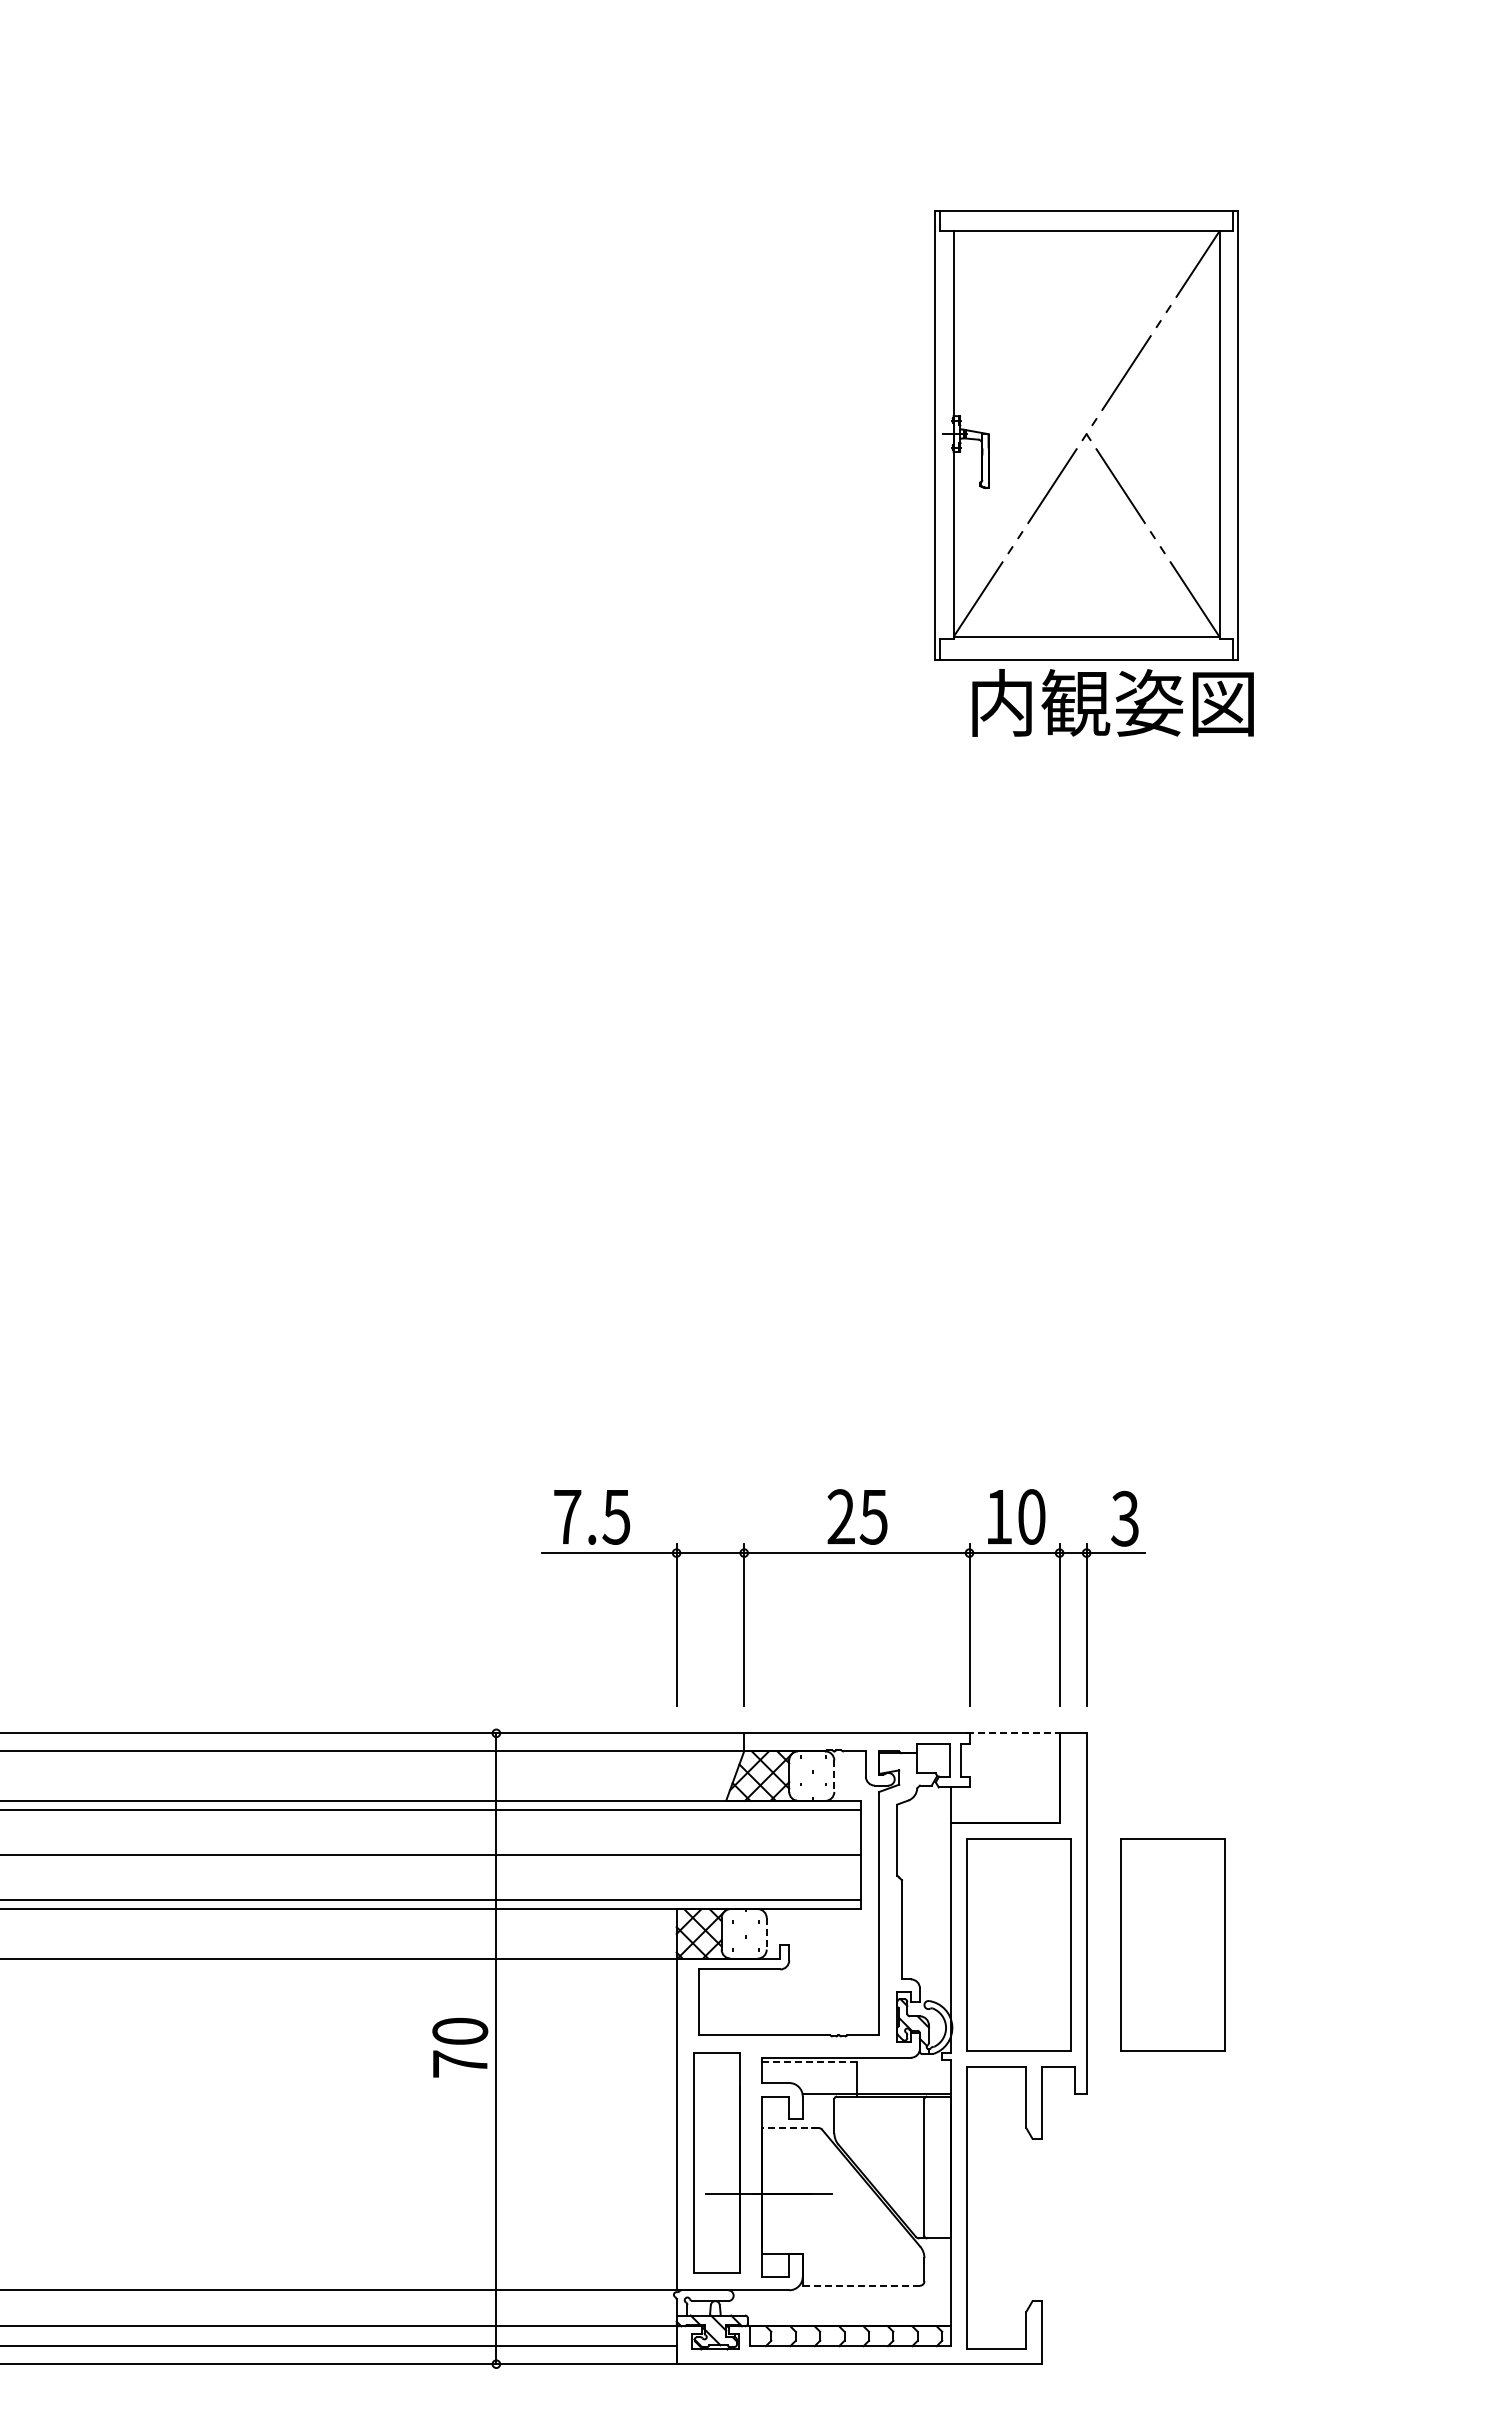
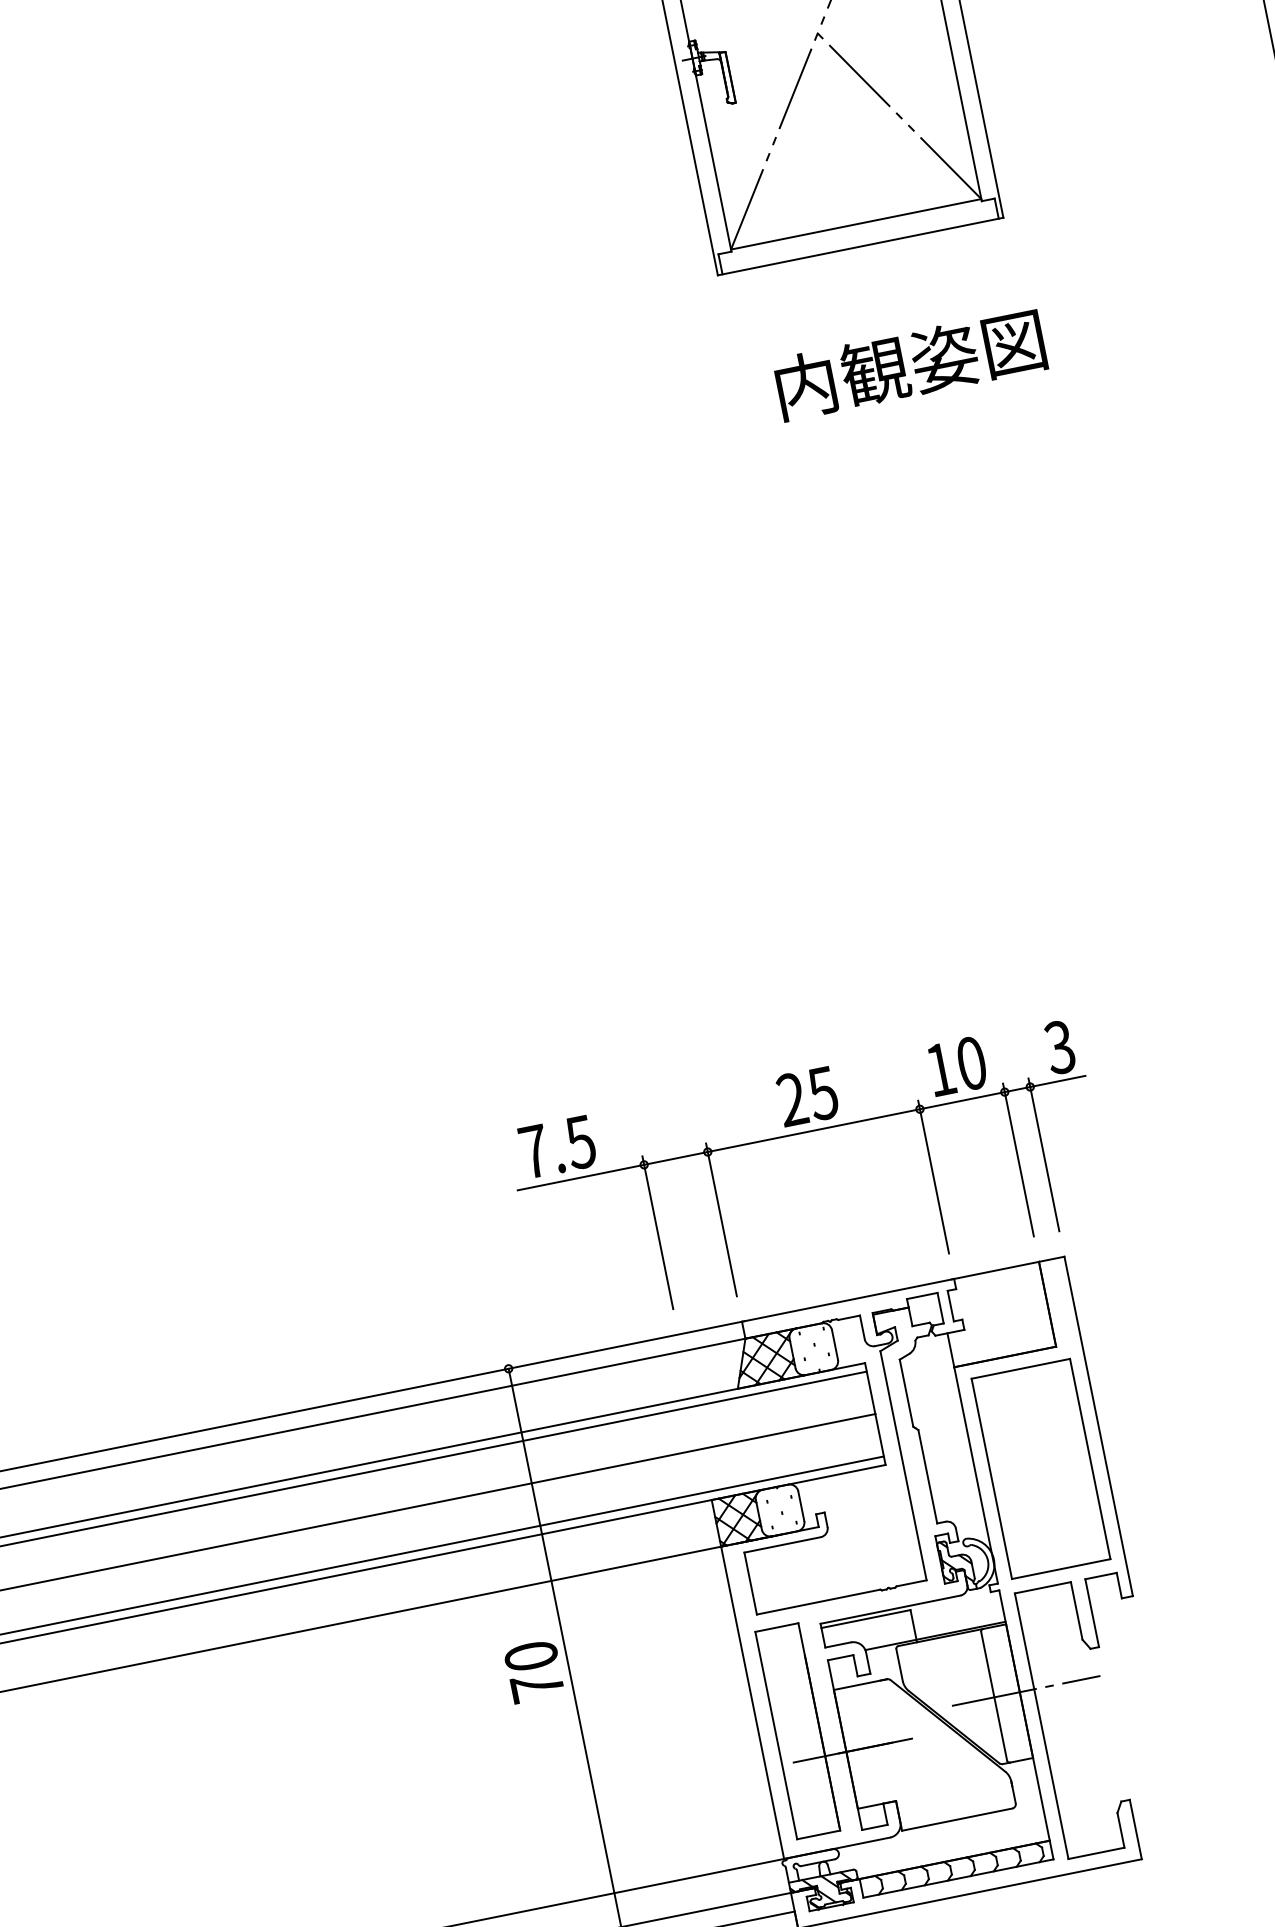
text: (1112, 702) -> (909, 364), moved
line: (1013, 1733) -> (995, 1270), dashed -> solid
line: (834, 1776) -> (835, 1345), dashed -> solid
line: (766, 1933) -> (801, 1505), dashed -> solid
part: (1172, 1944) -> (1185, 1439), removed
line: (809, 2062) -> (865, 1619), dashed -> solid
line: (789, 2128) -> (859, 1685), dashed -> solid
line: (958, 2168) -> (1026, 1690), added
line: (861, 2285) -> (957, 1819), dashed -> solid

